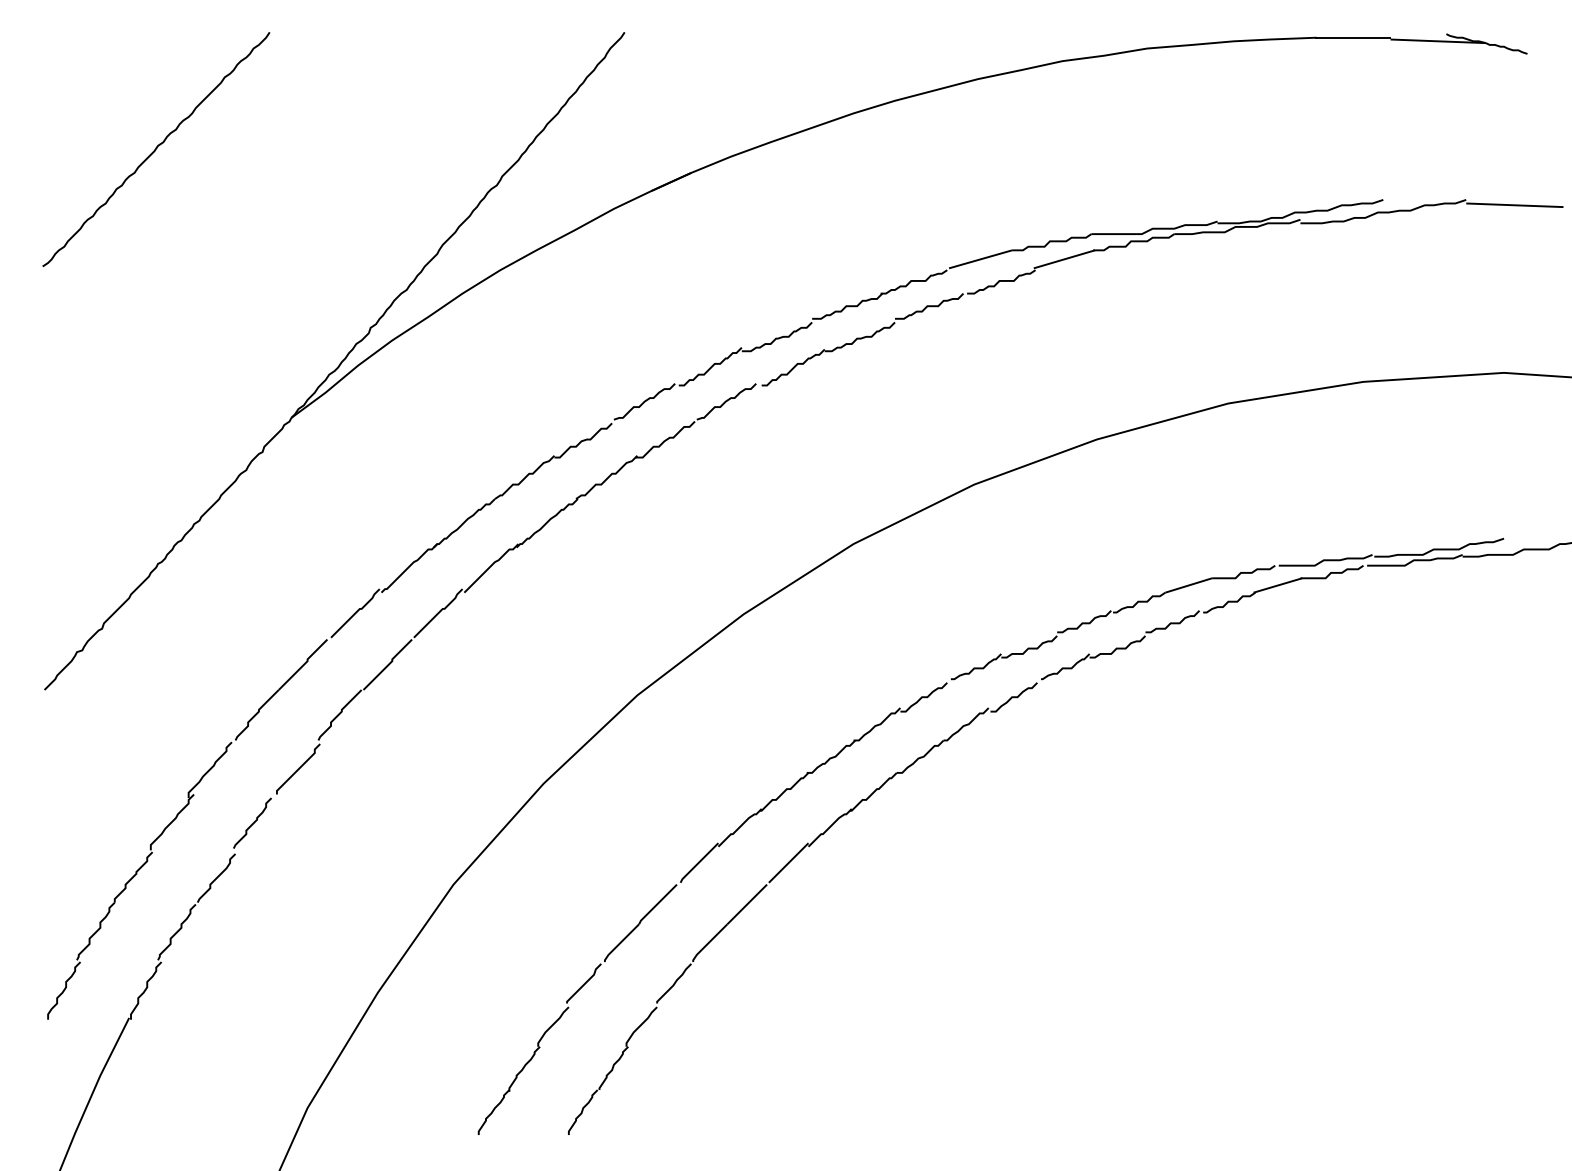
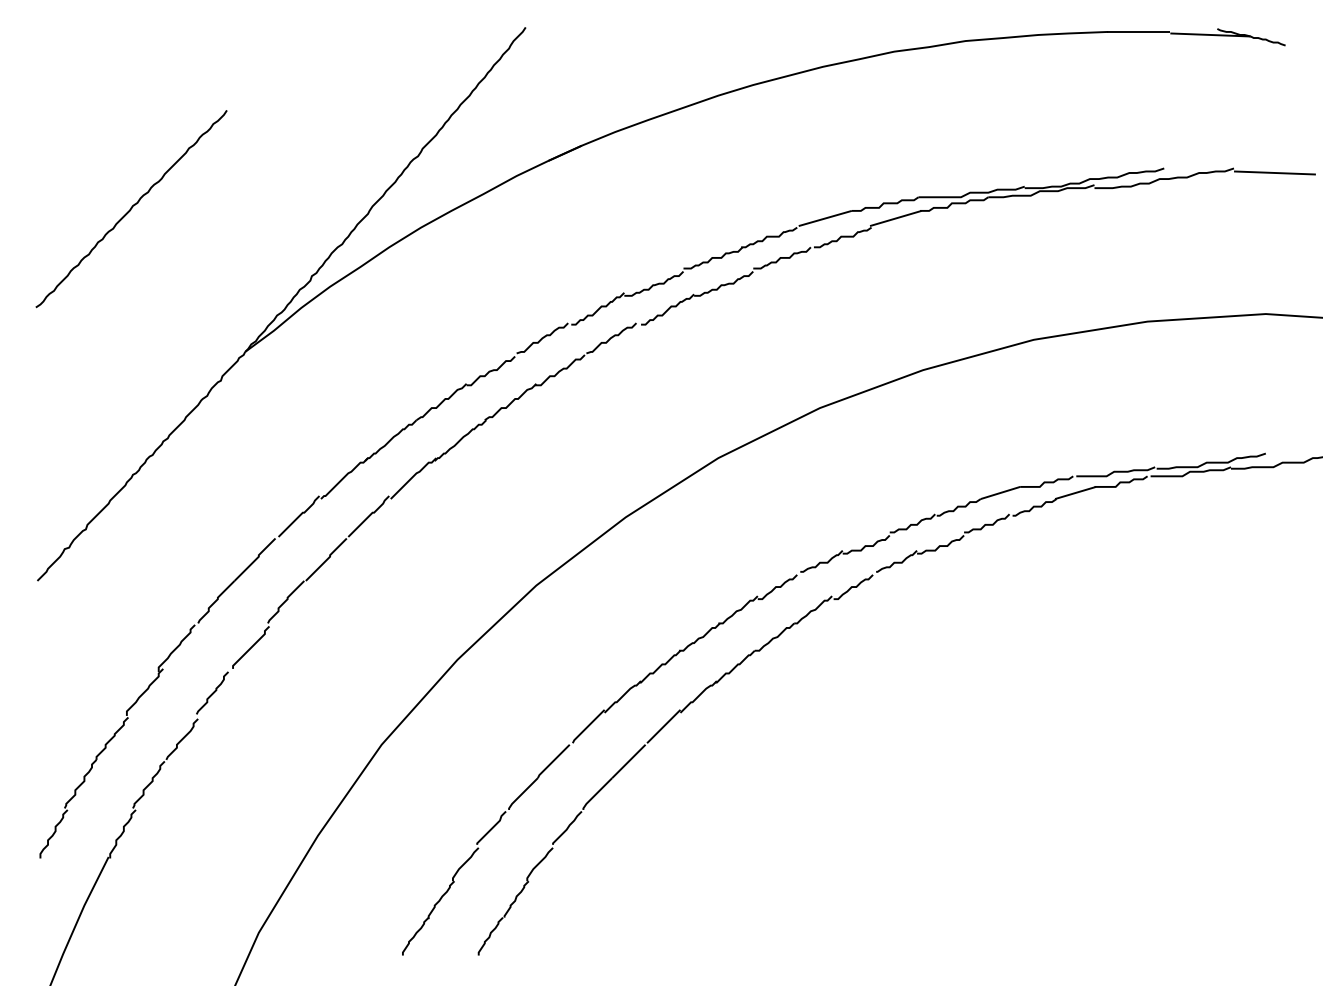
curve: (156, 150) -> (131, 209), moved

